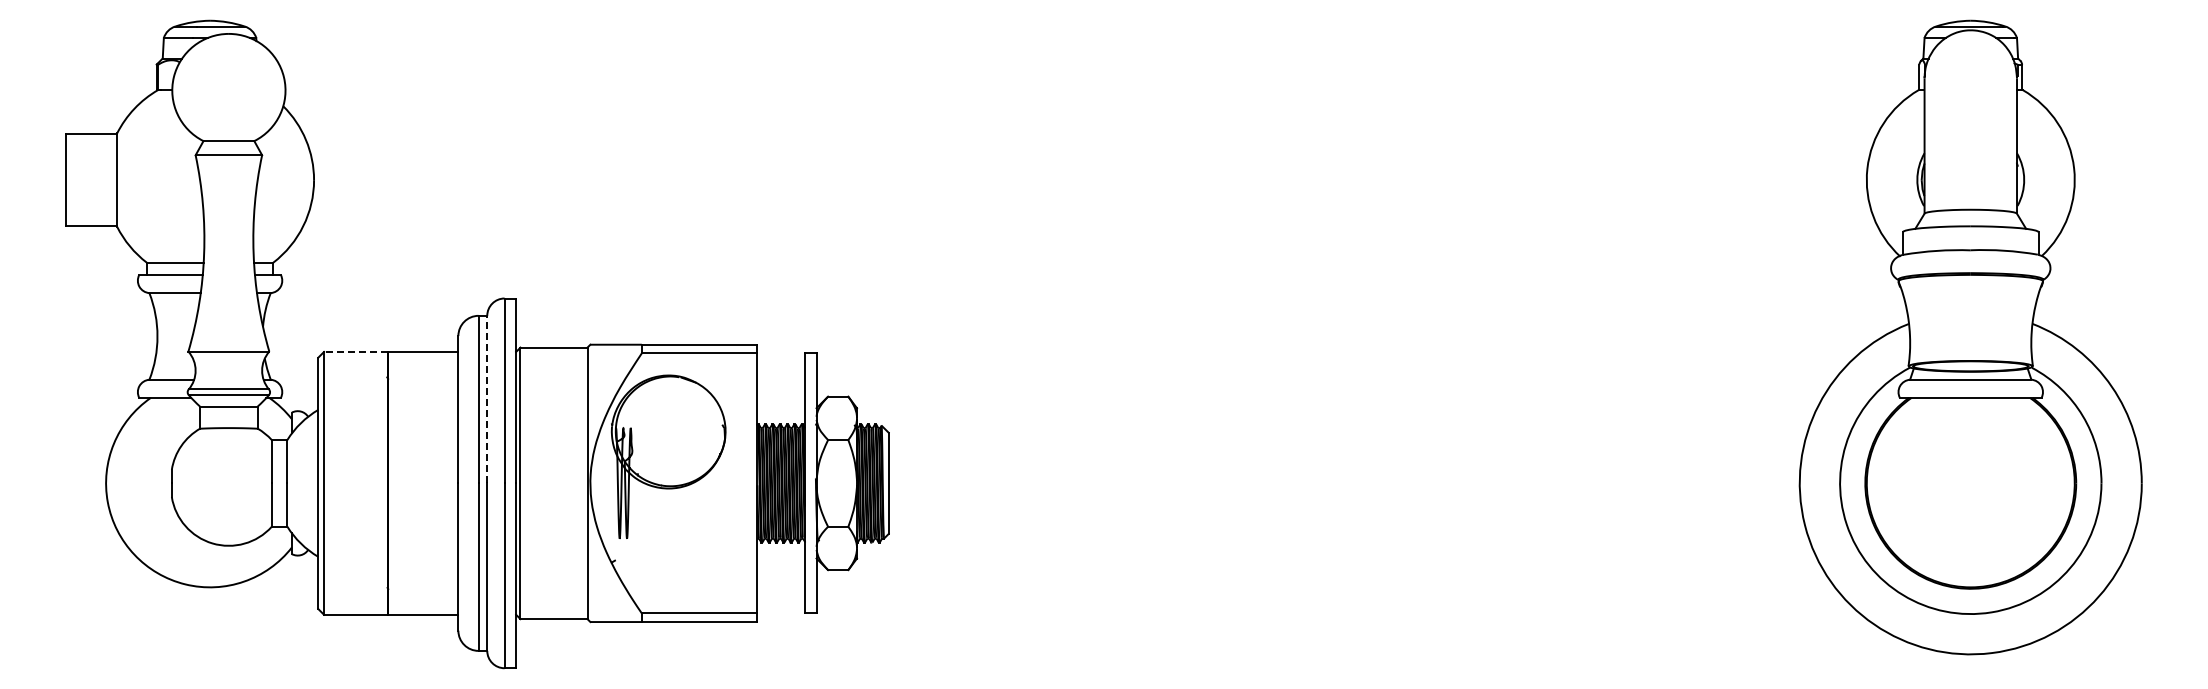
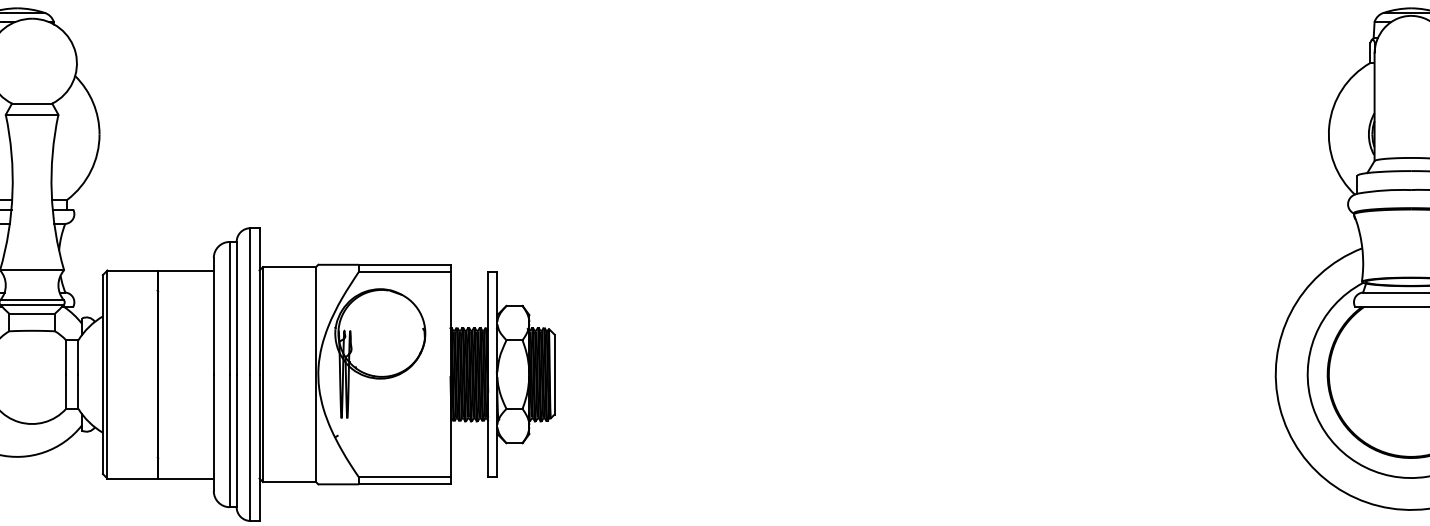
line: (355, 351) -> (132, 270), dashed -> solid
line: (487, 399) -> (236, 308), dashed -> solid

